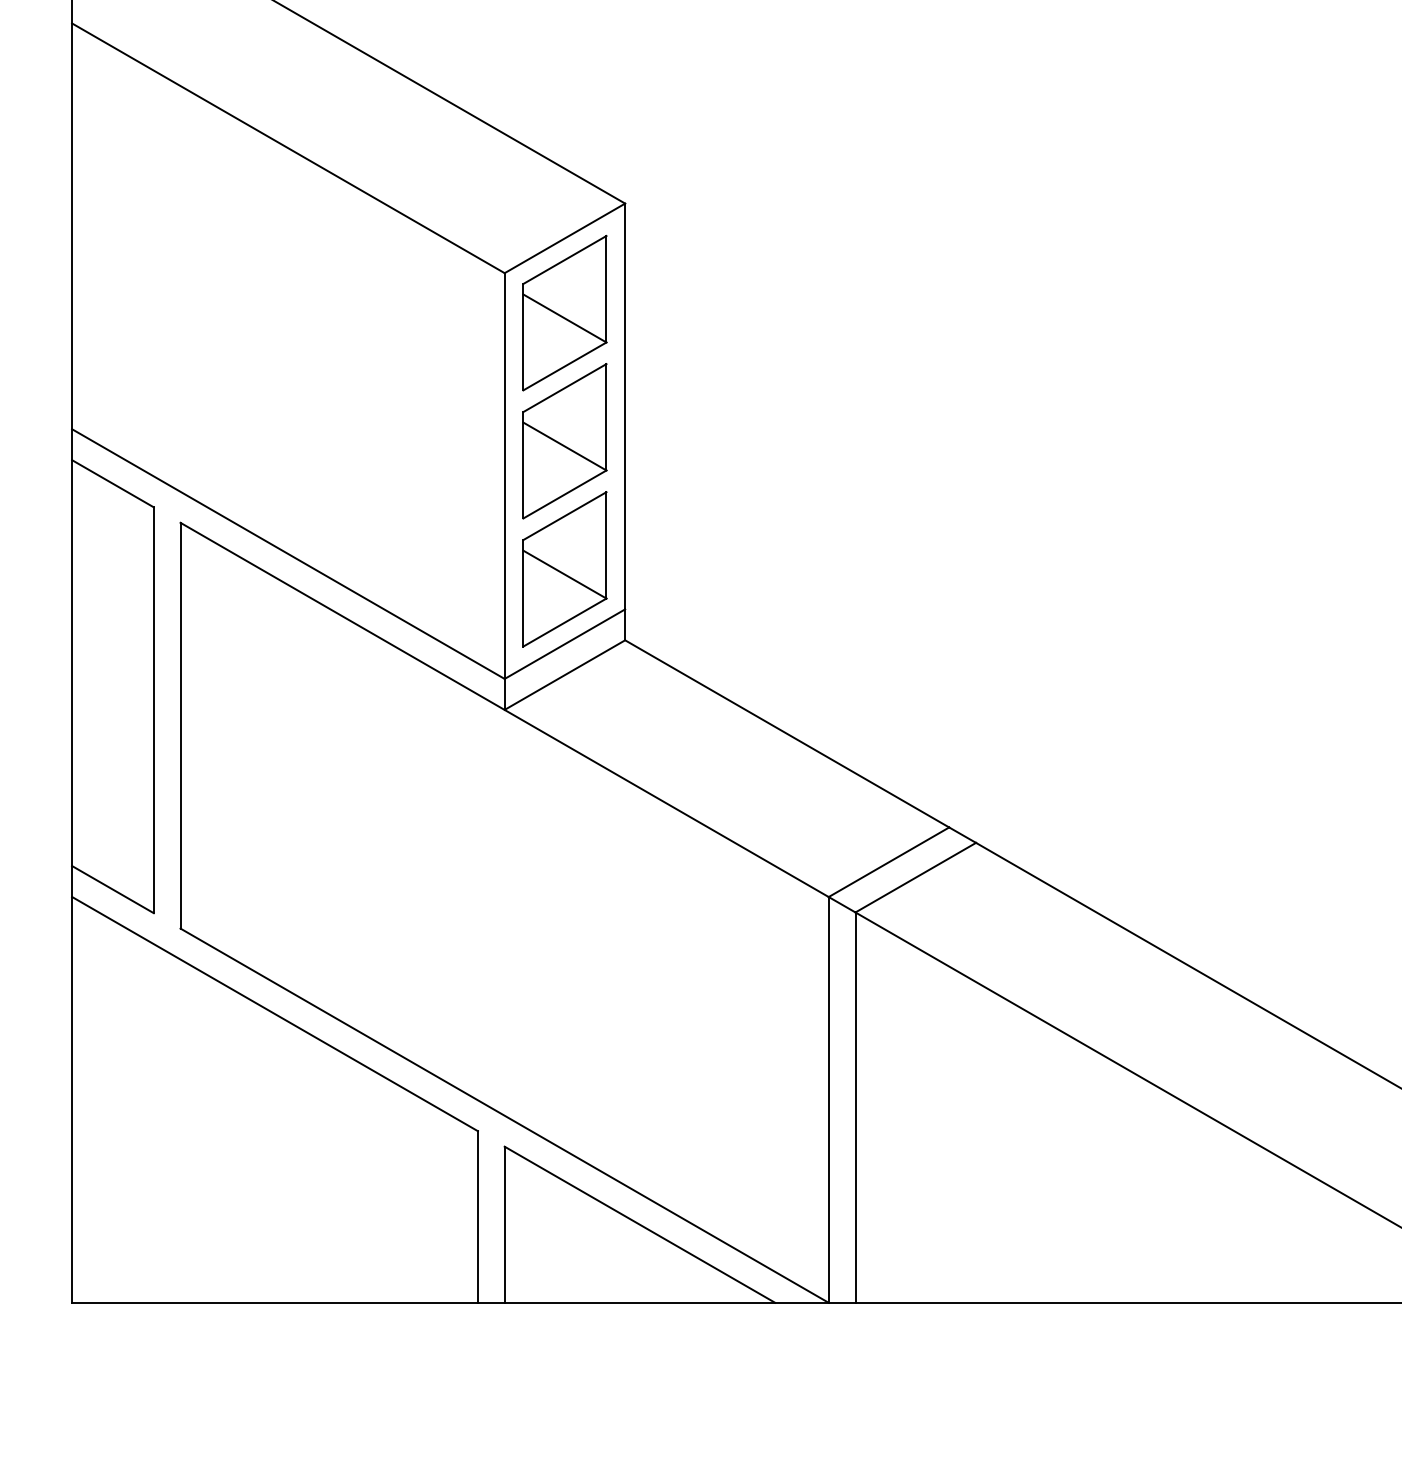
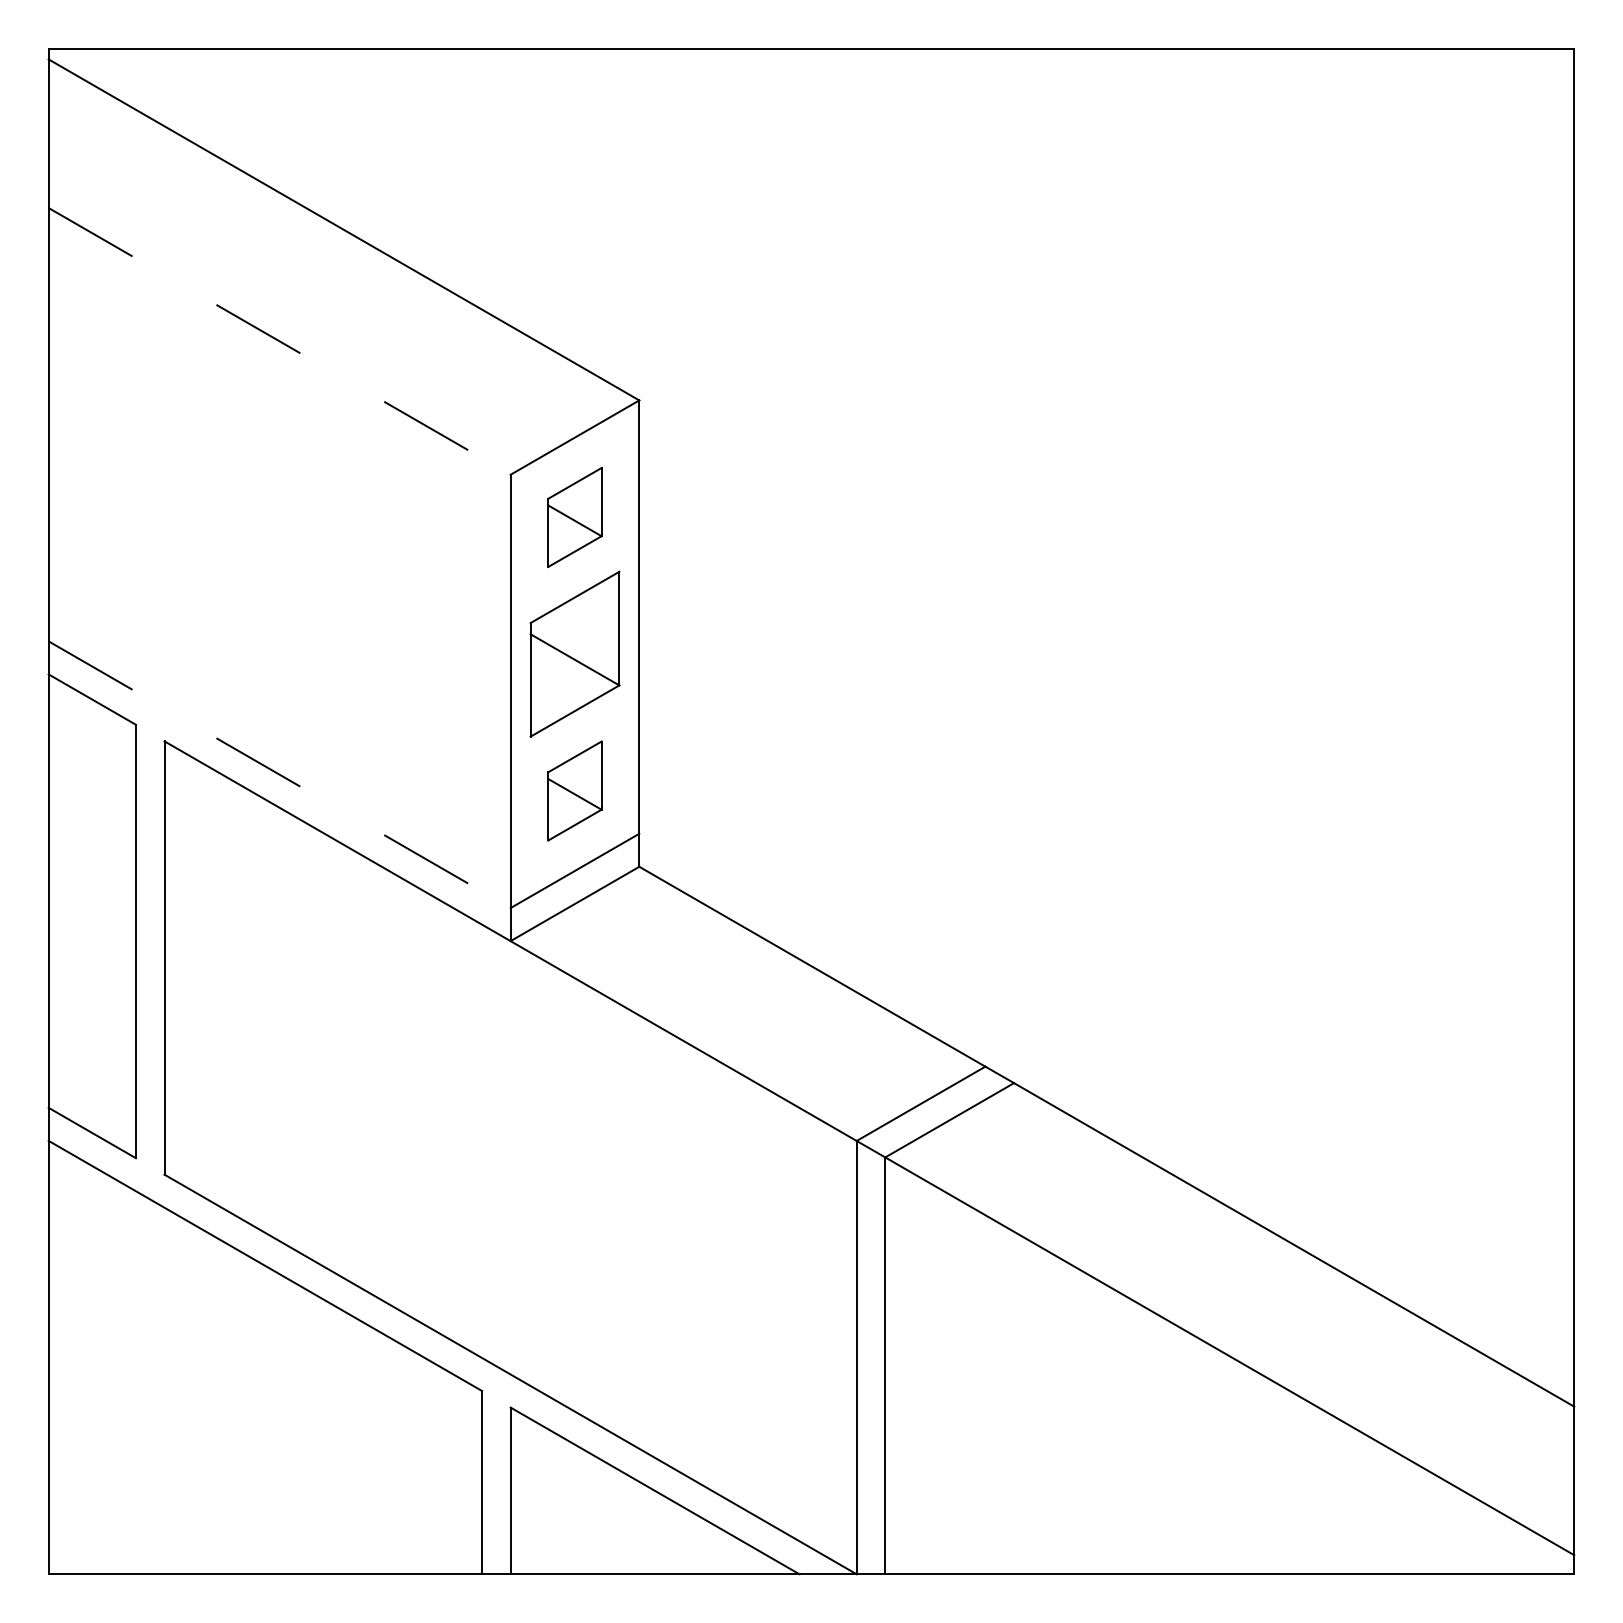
line: (288, 148) -> (279, 341), solid -> dashed
part: (564, 313) -> (574, 517), size x0.6
line: (288, 553) -> (279, 774), solid -> dashed
part: (564, 568) -> (574, 790), size x0.6

